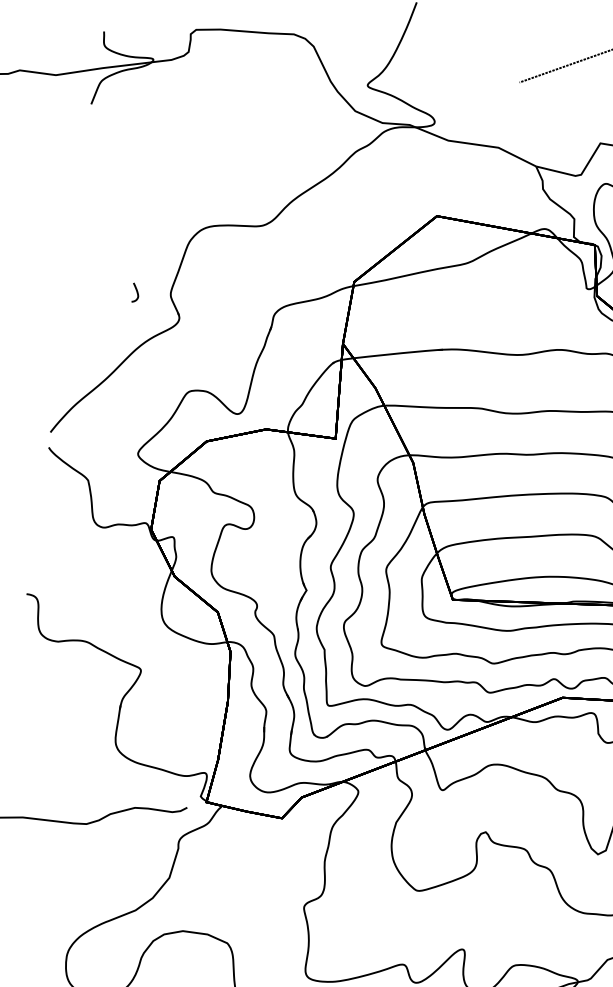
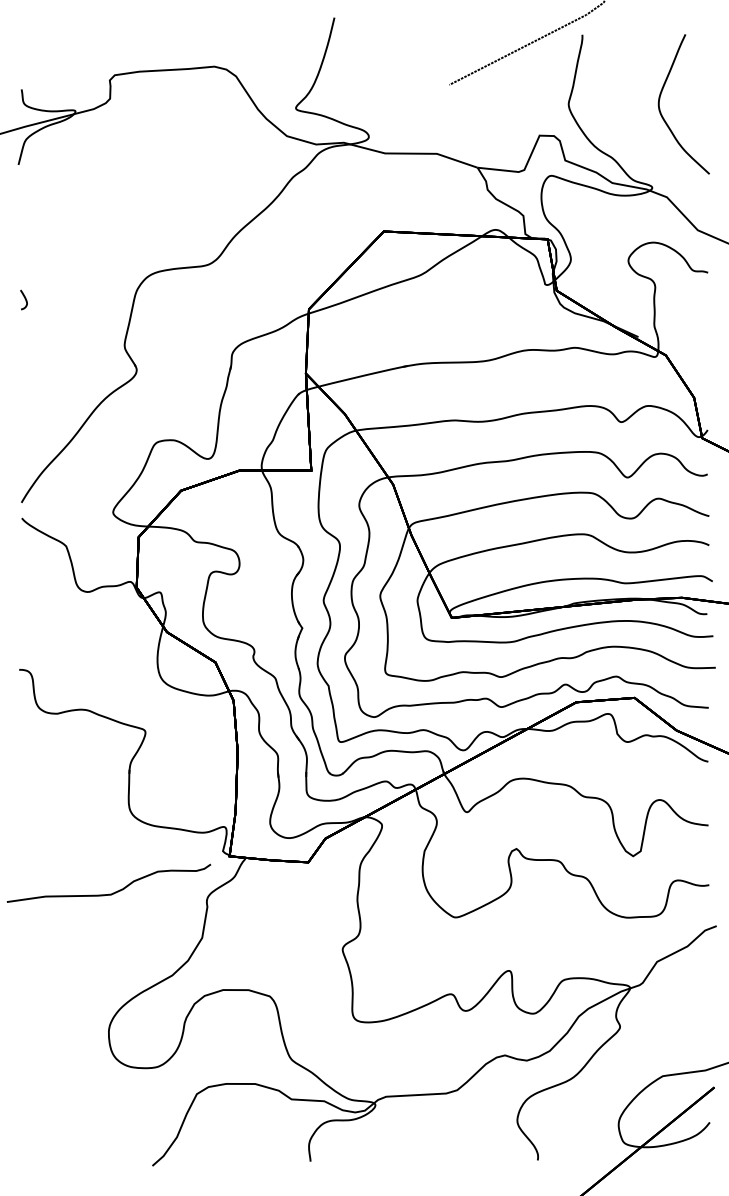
curve: (136, 291) -> (24, 298), moved

